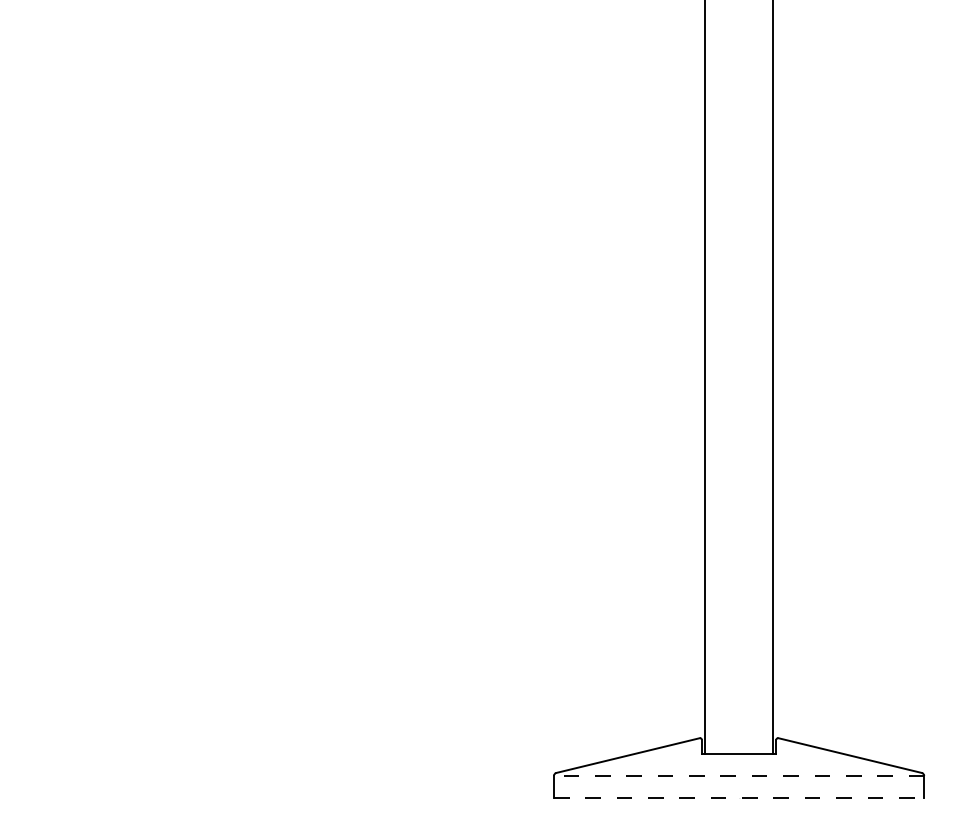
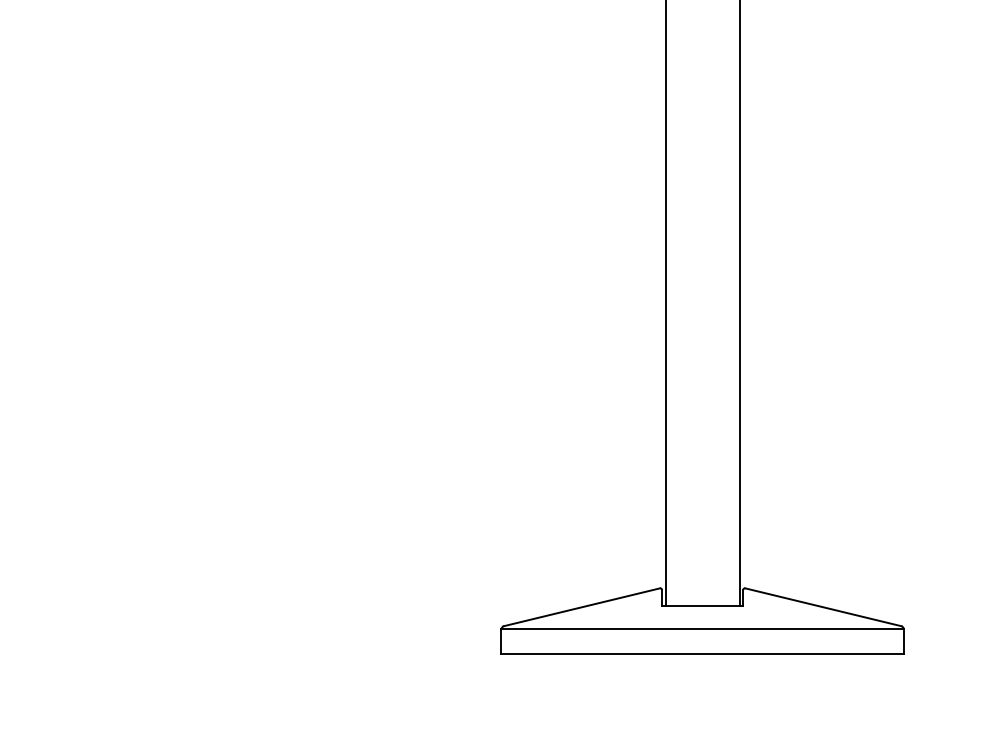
line: (738, 775) -> (701, 628), dashed -> solid
line: (739, 798) -> (703, 653), dashed -> solid

